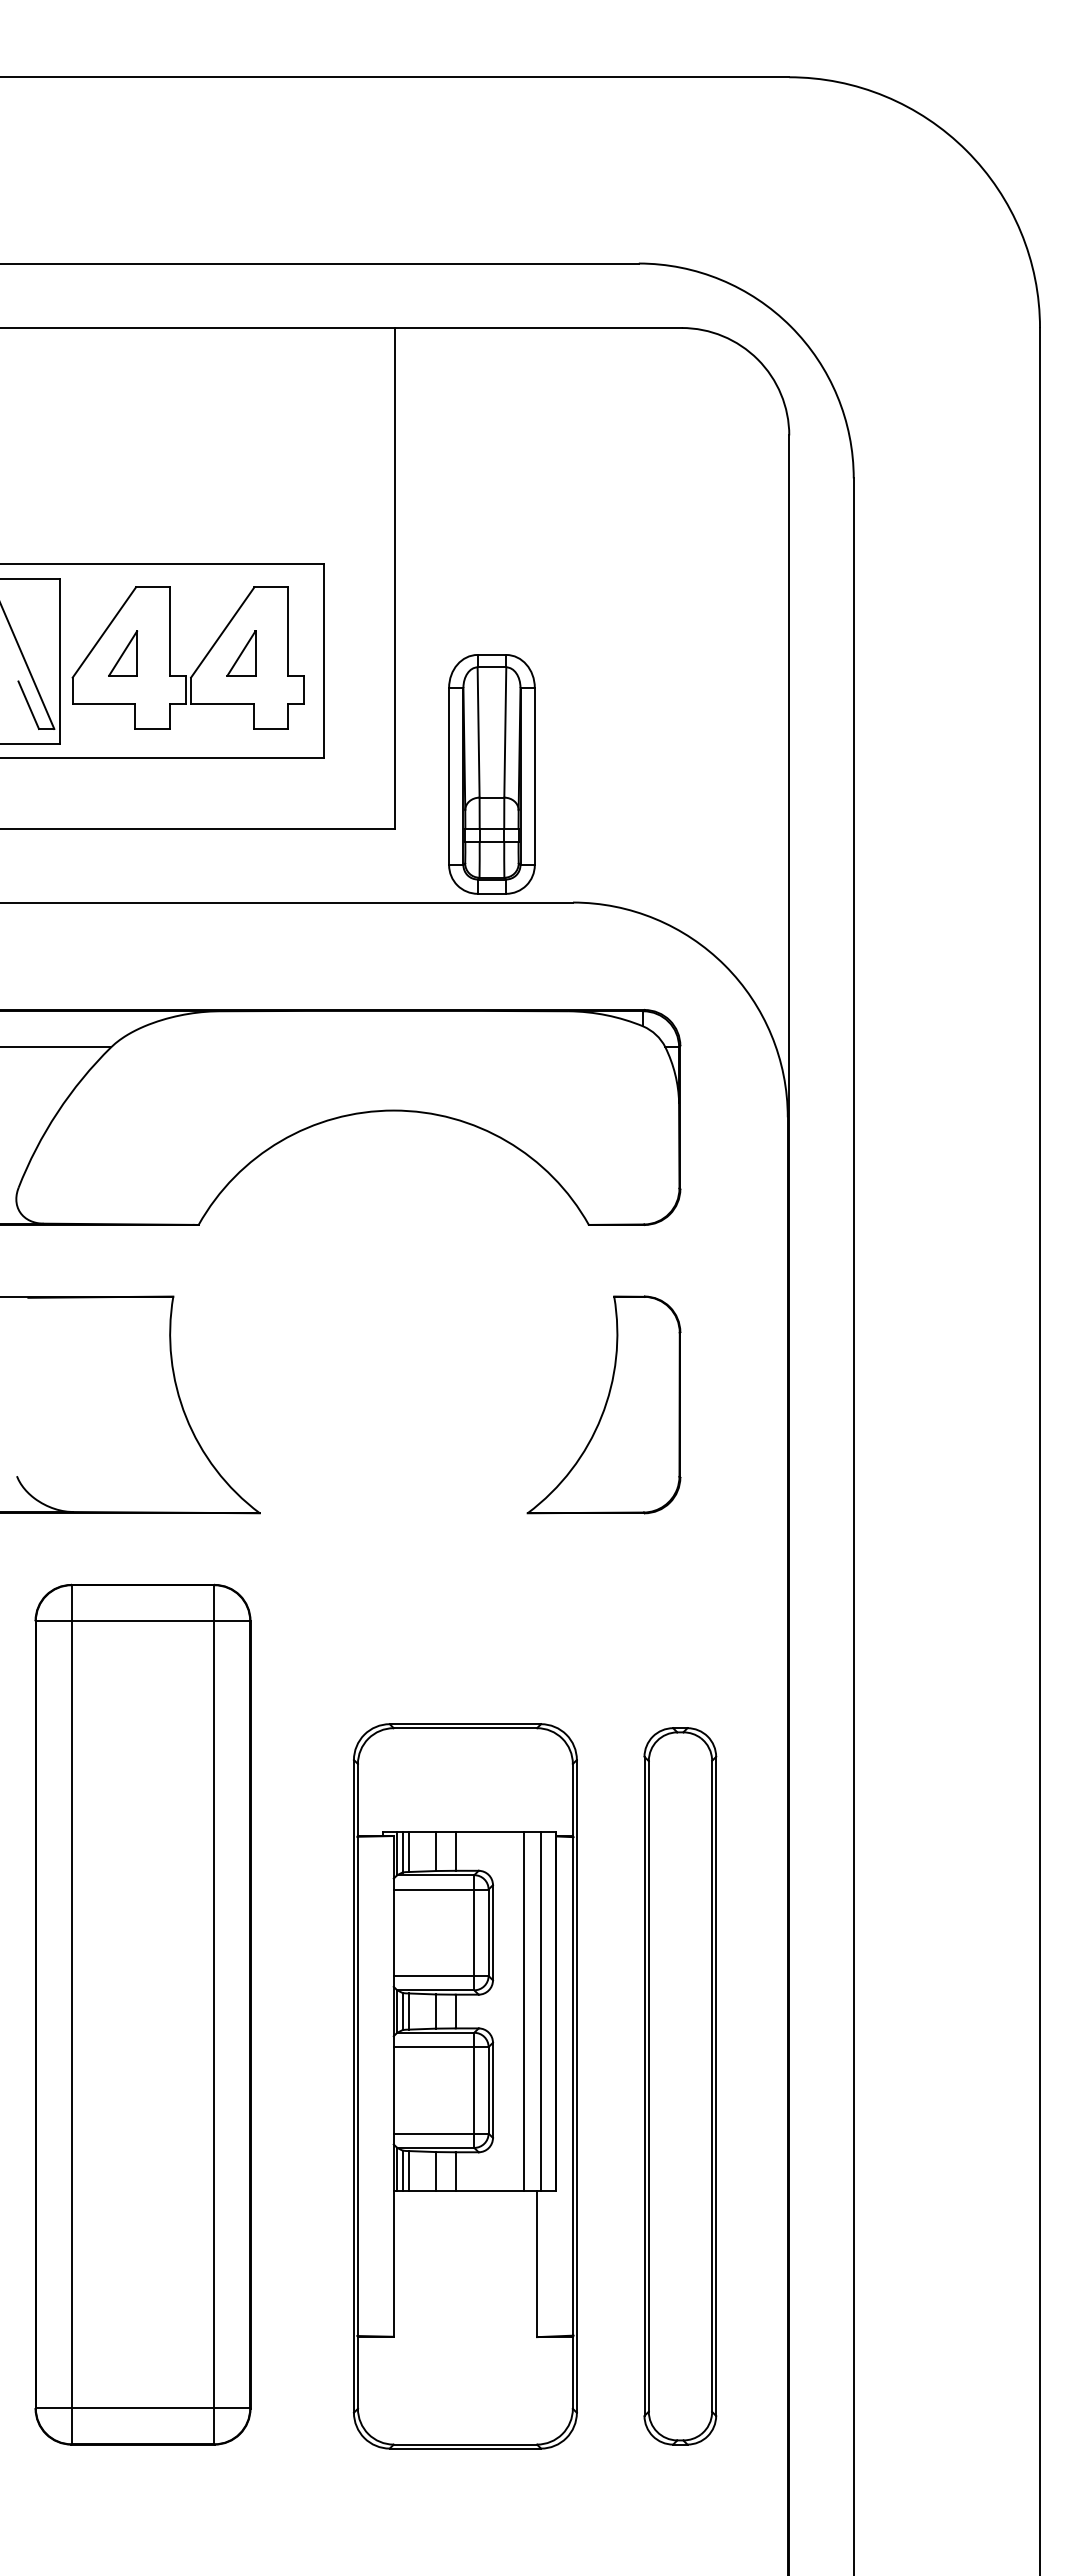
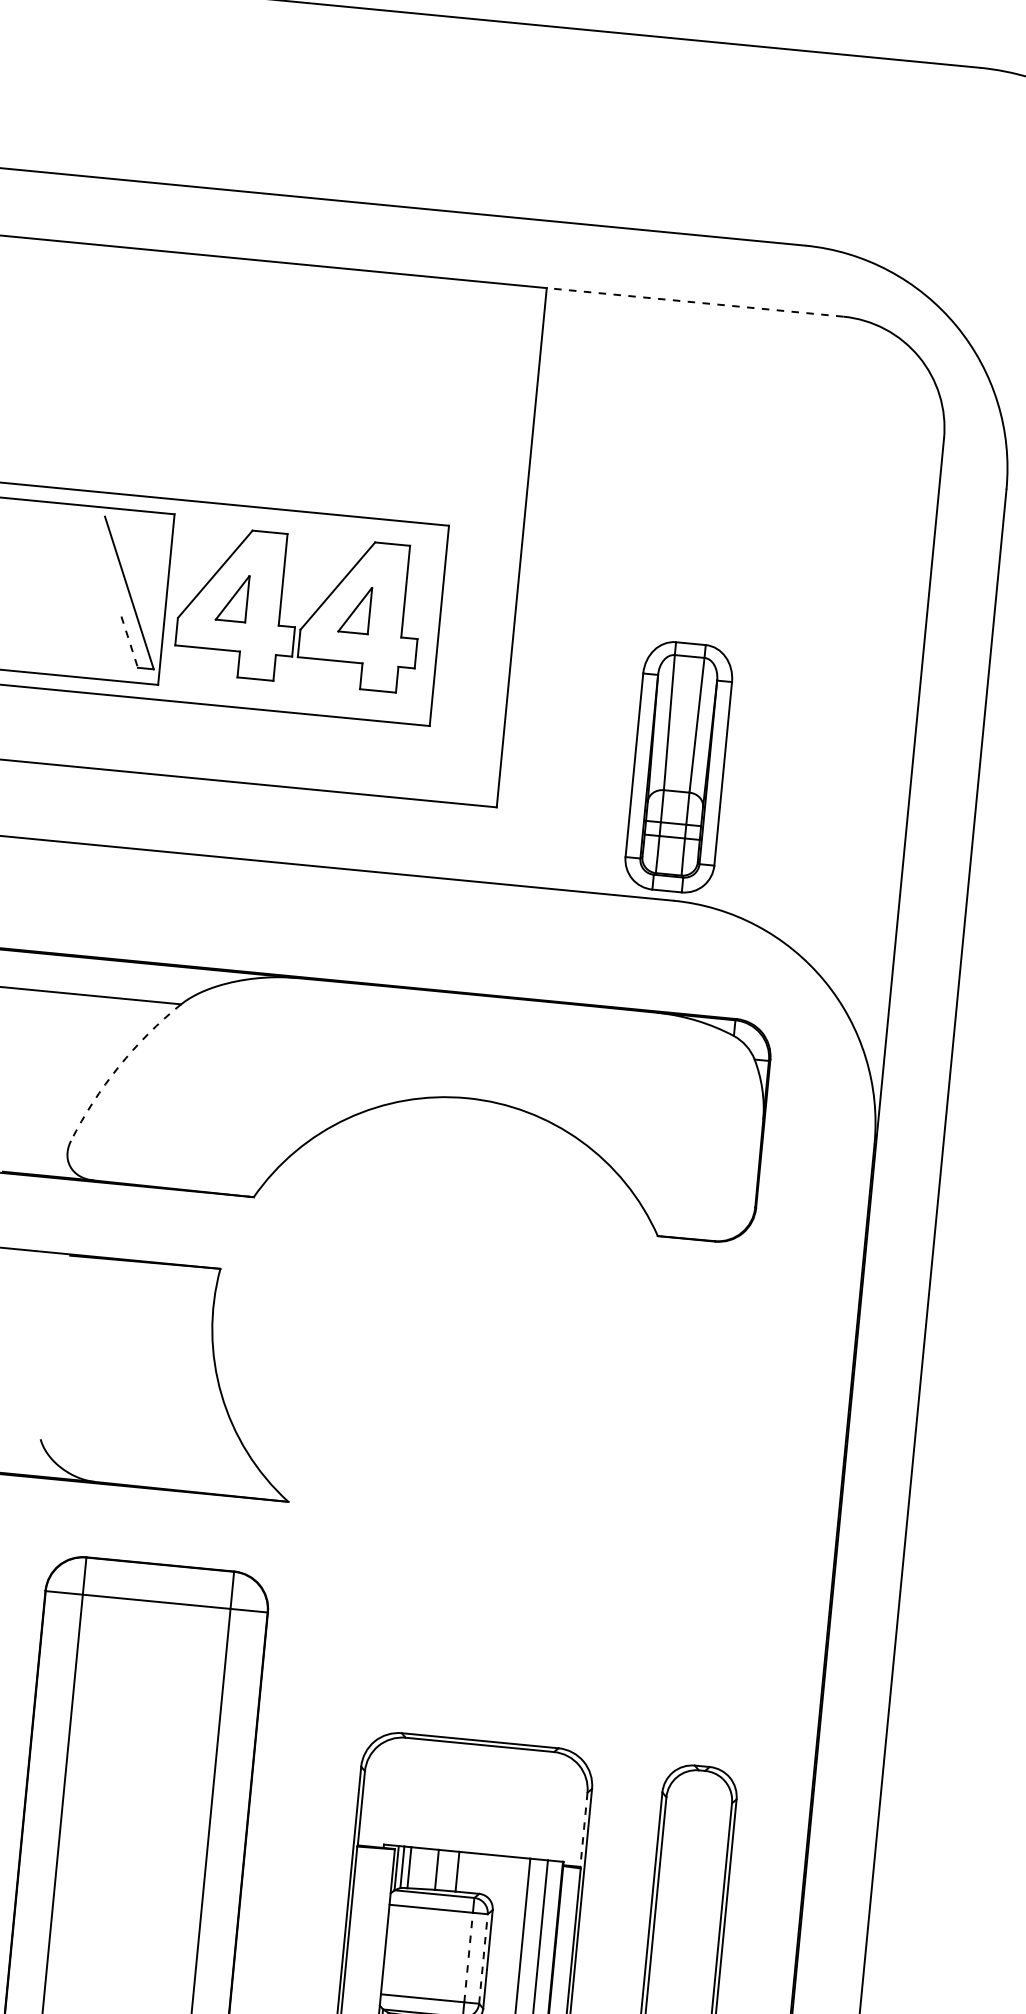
line: (538, 328) -> (695, 302), solid -> dashed
line: (28, 705) -> (129, 642), solid -> dashed
part: (491, 774) -> (678, 767), moved
arc: (57, 1112) -> (118, 1066), solid -> dashed
part: (603, 1404) -> (655, 1423), removed
line: (572, 1799) -> (583, 1829), solid -> dashed
line: (474, 1932) -> (468, 1957), solid -> dashed
line: (488, 1932) -> (483, 1958), solid -> dashed

